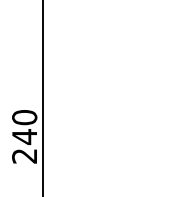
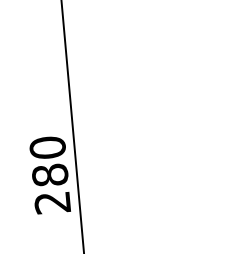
text: (24, 137) -> (50, 176), 240 -> 280

